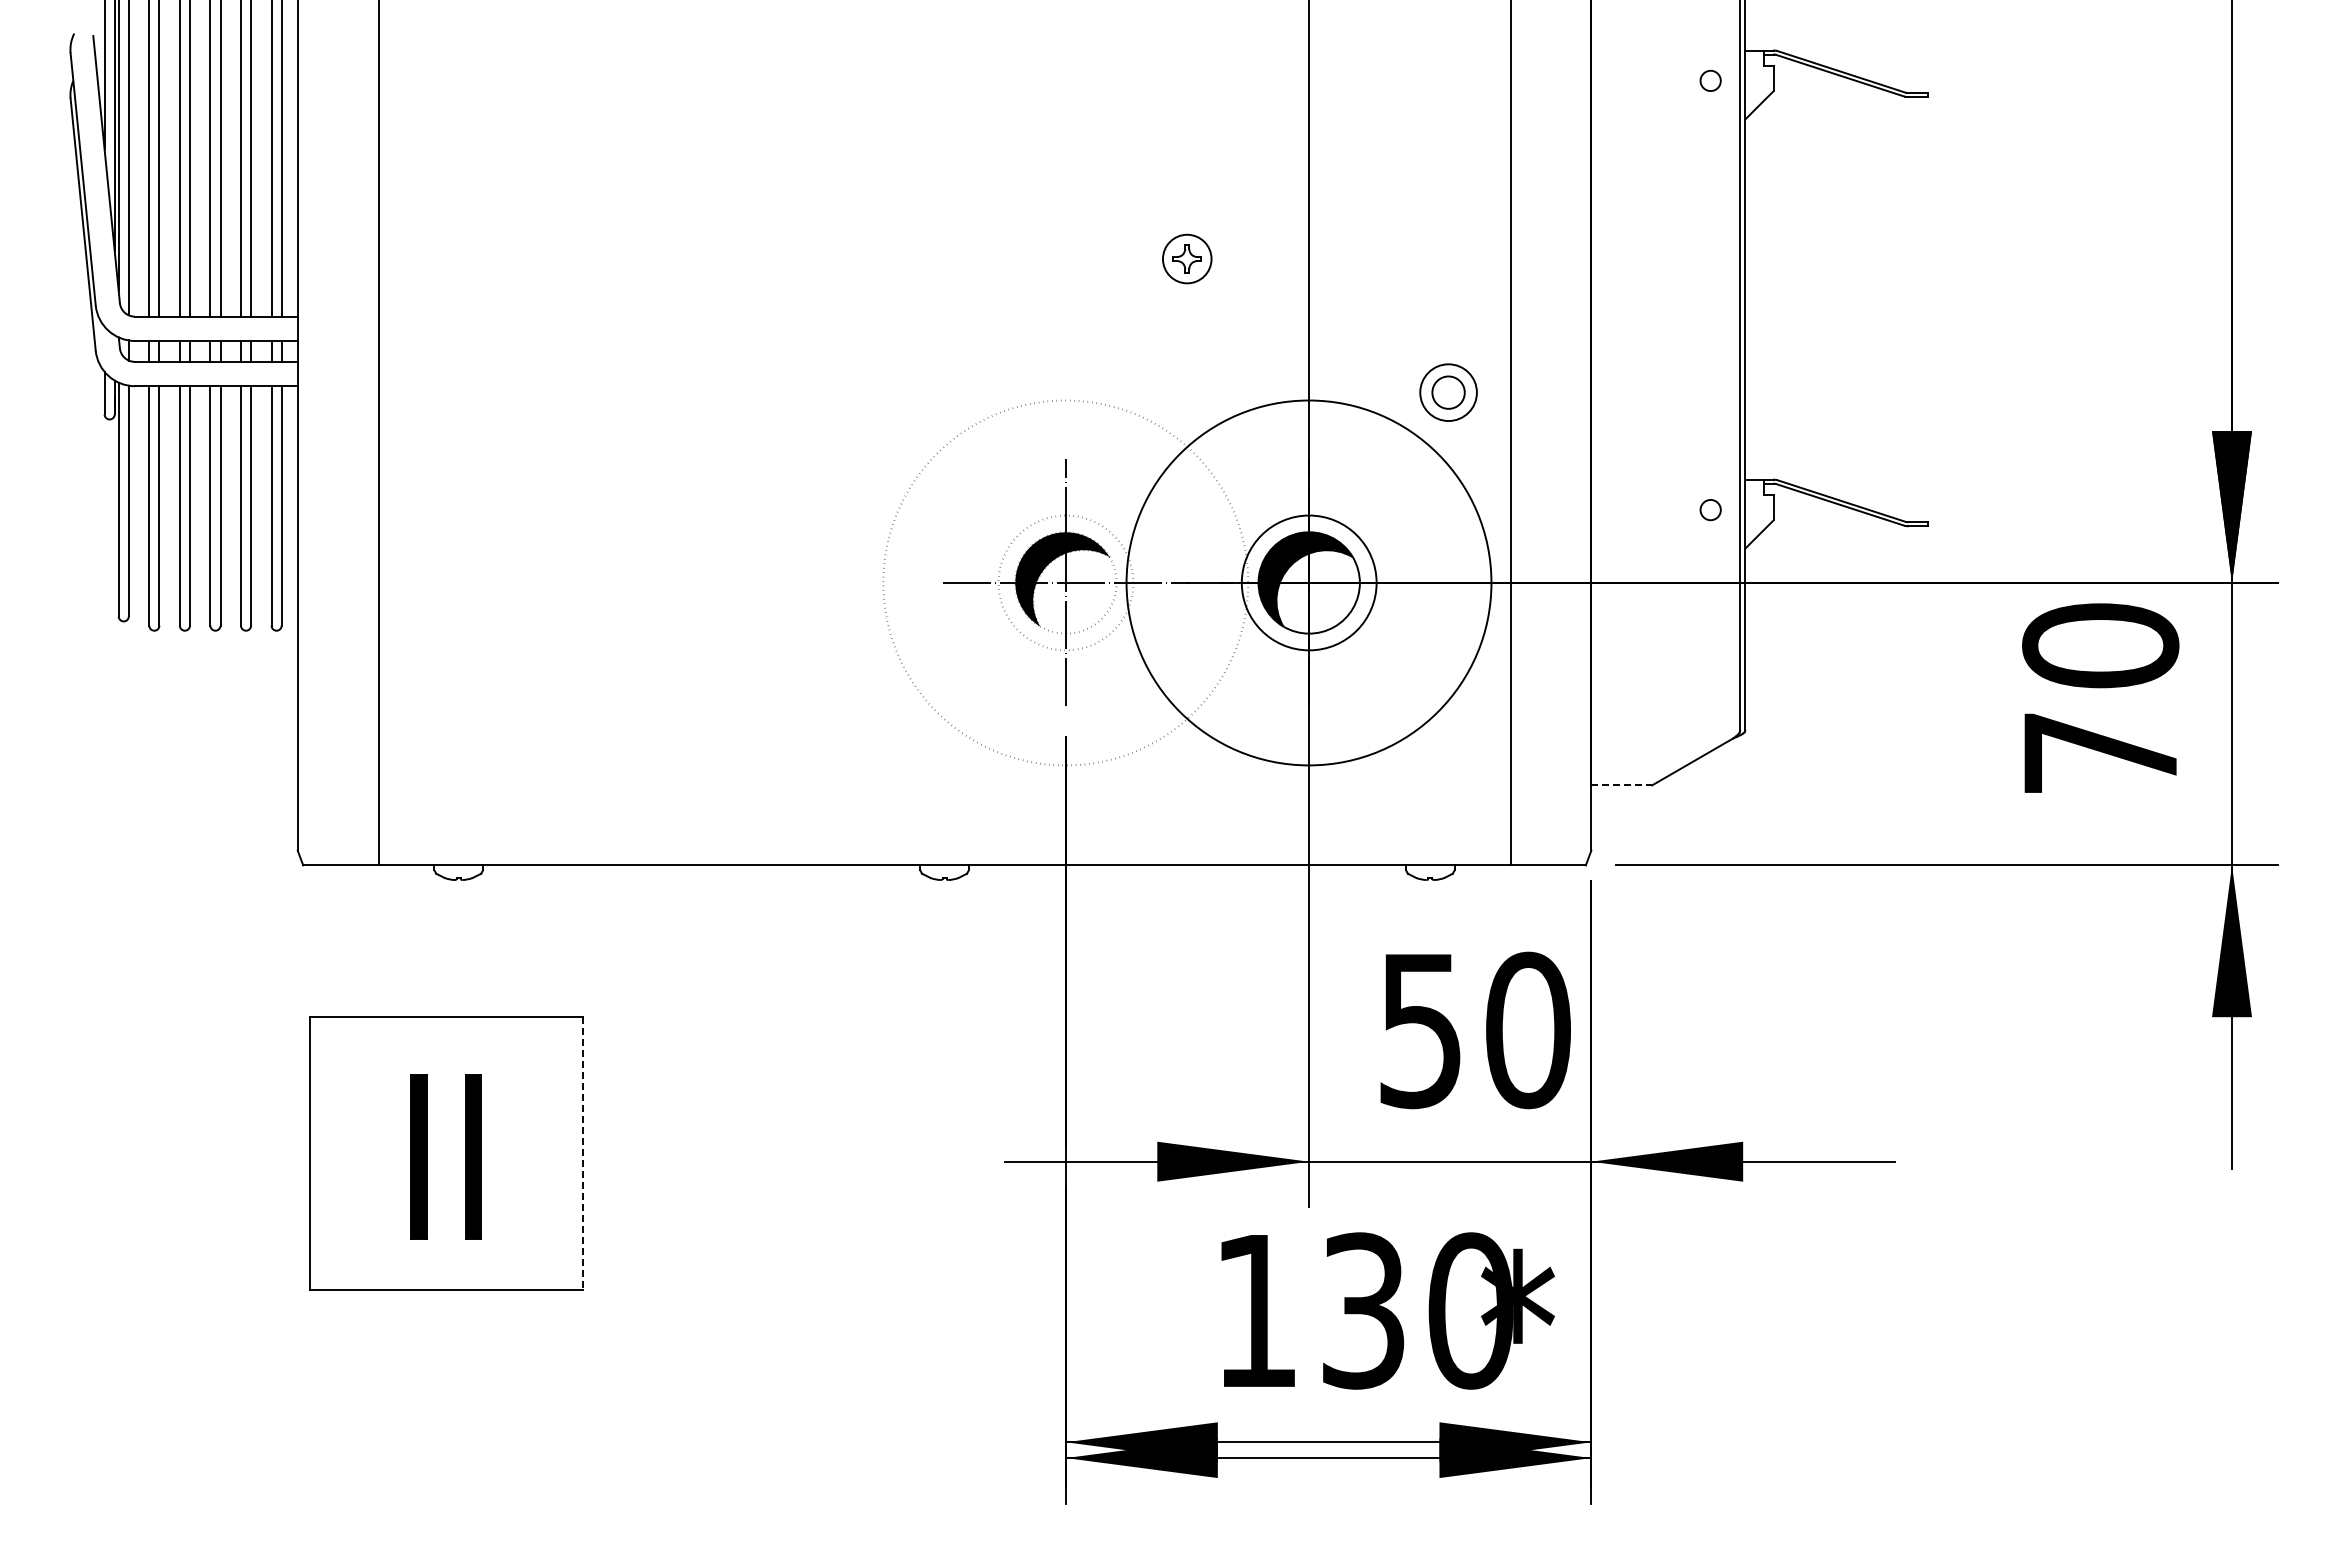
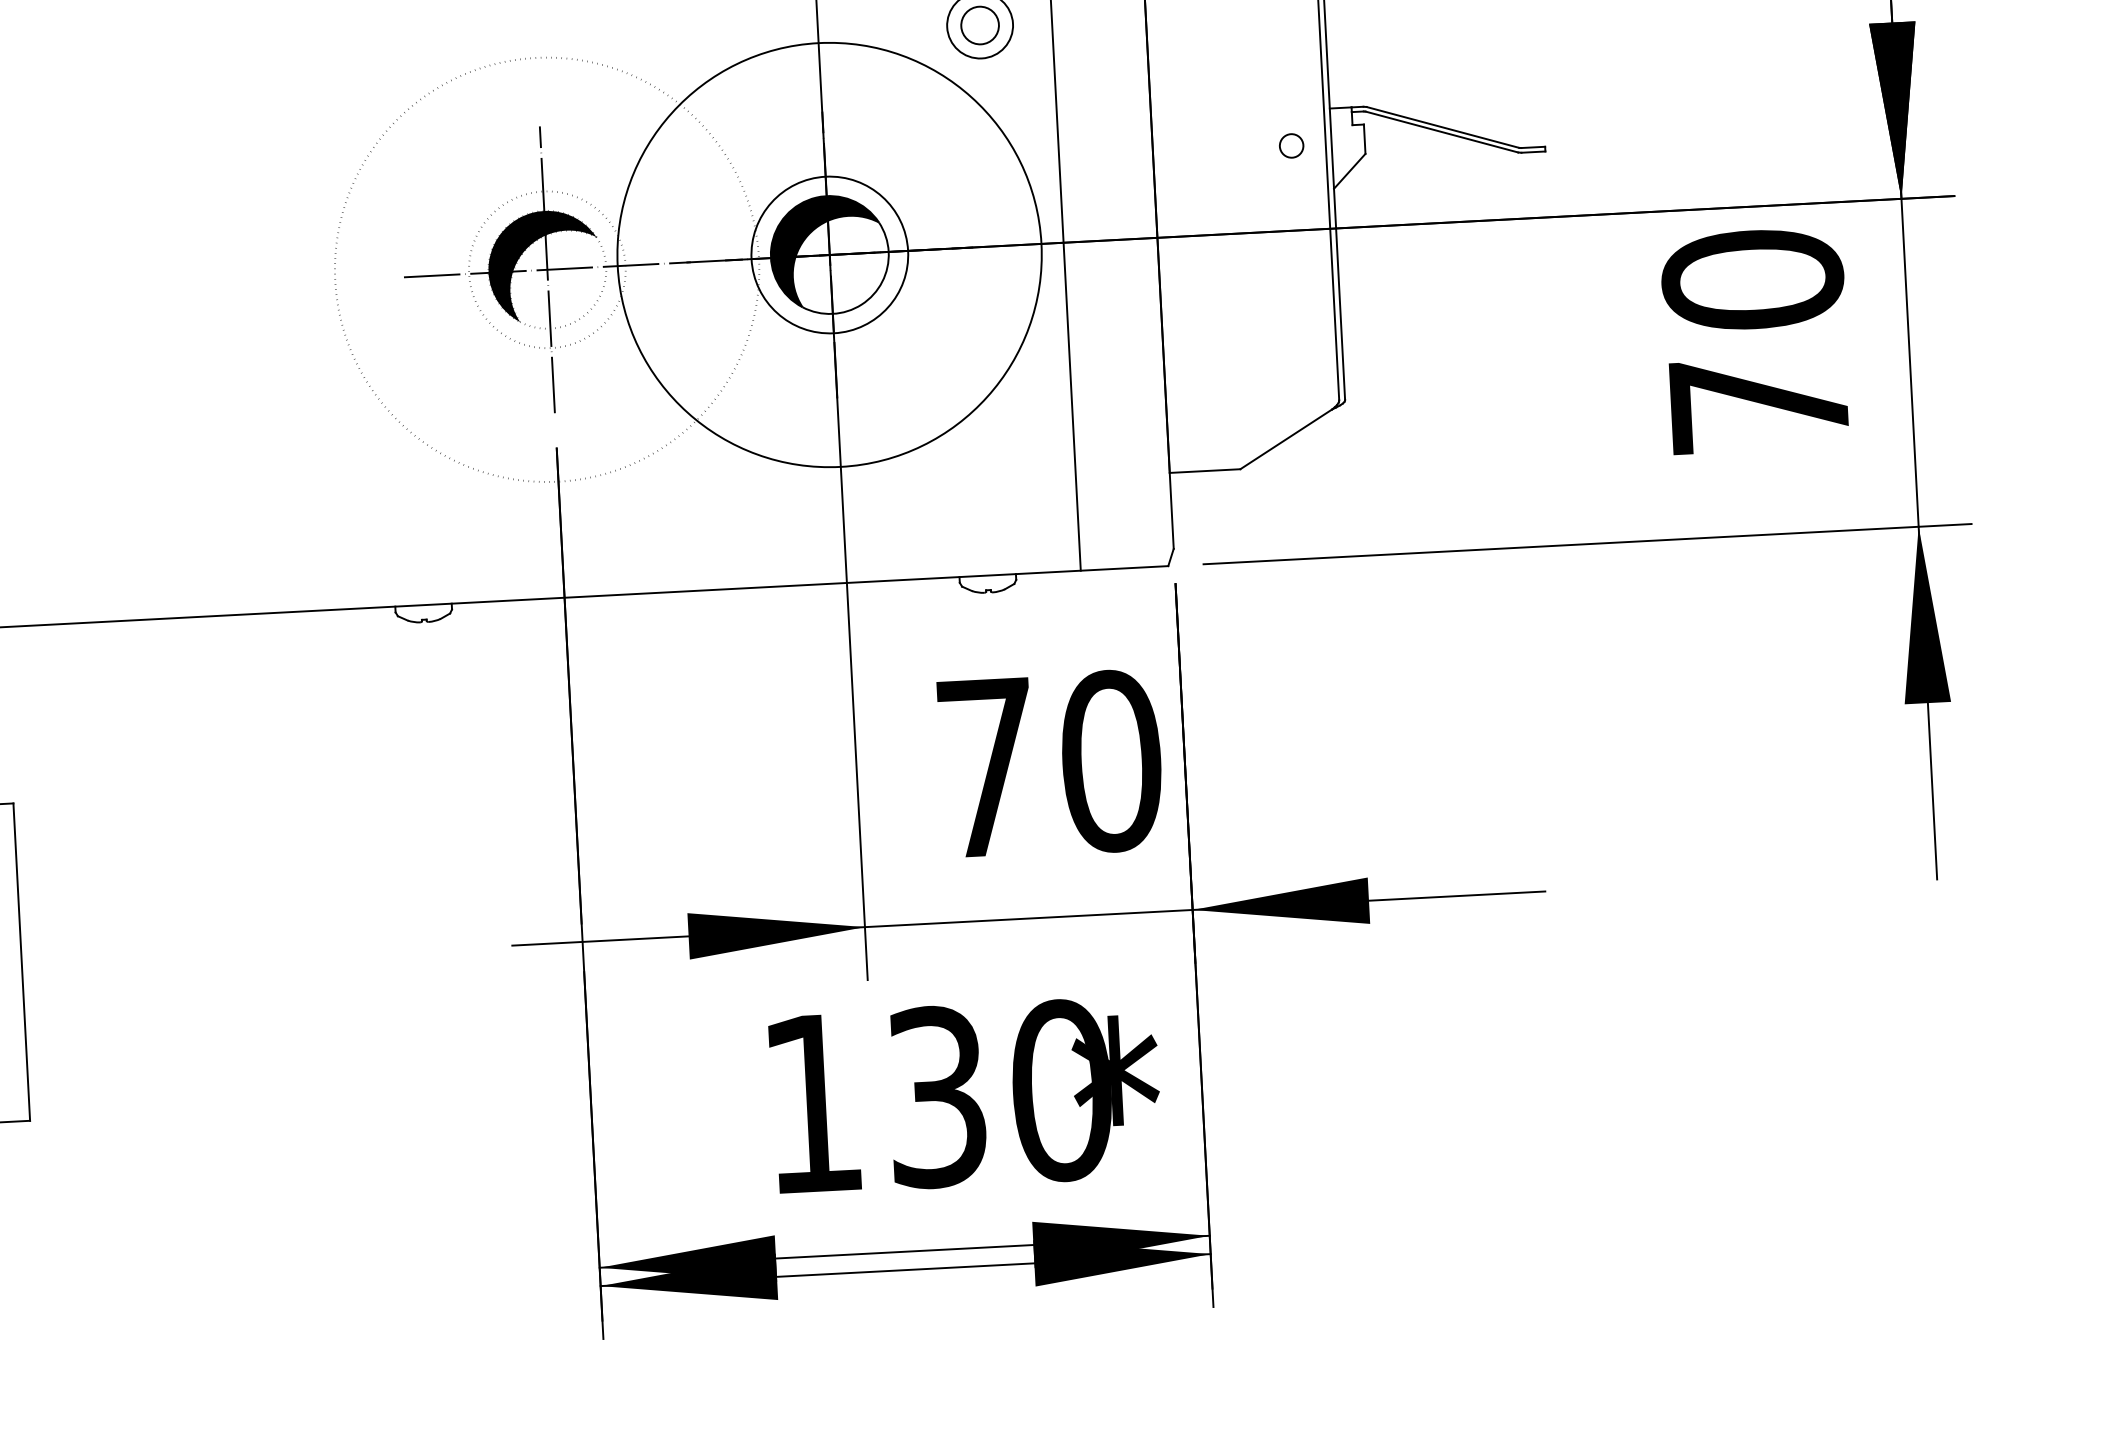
line: (1622, 785) -> (1205, 471), dashed -> solid
text: (1420, 1031) -> (986, 769), 50 -> 70
line: (583, 1153) -> (21, 961), dashed -> solid

